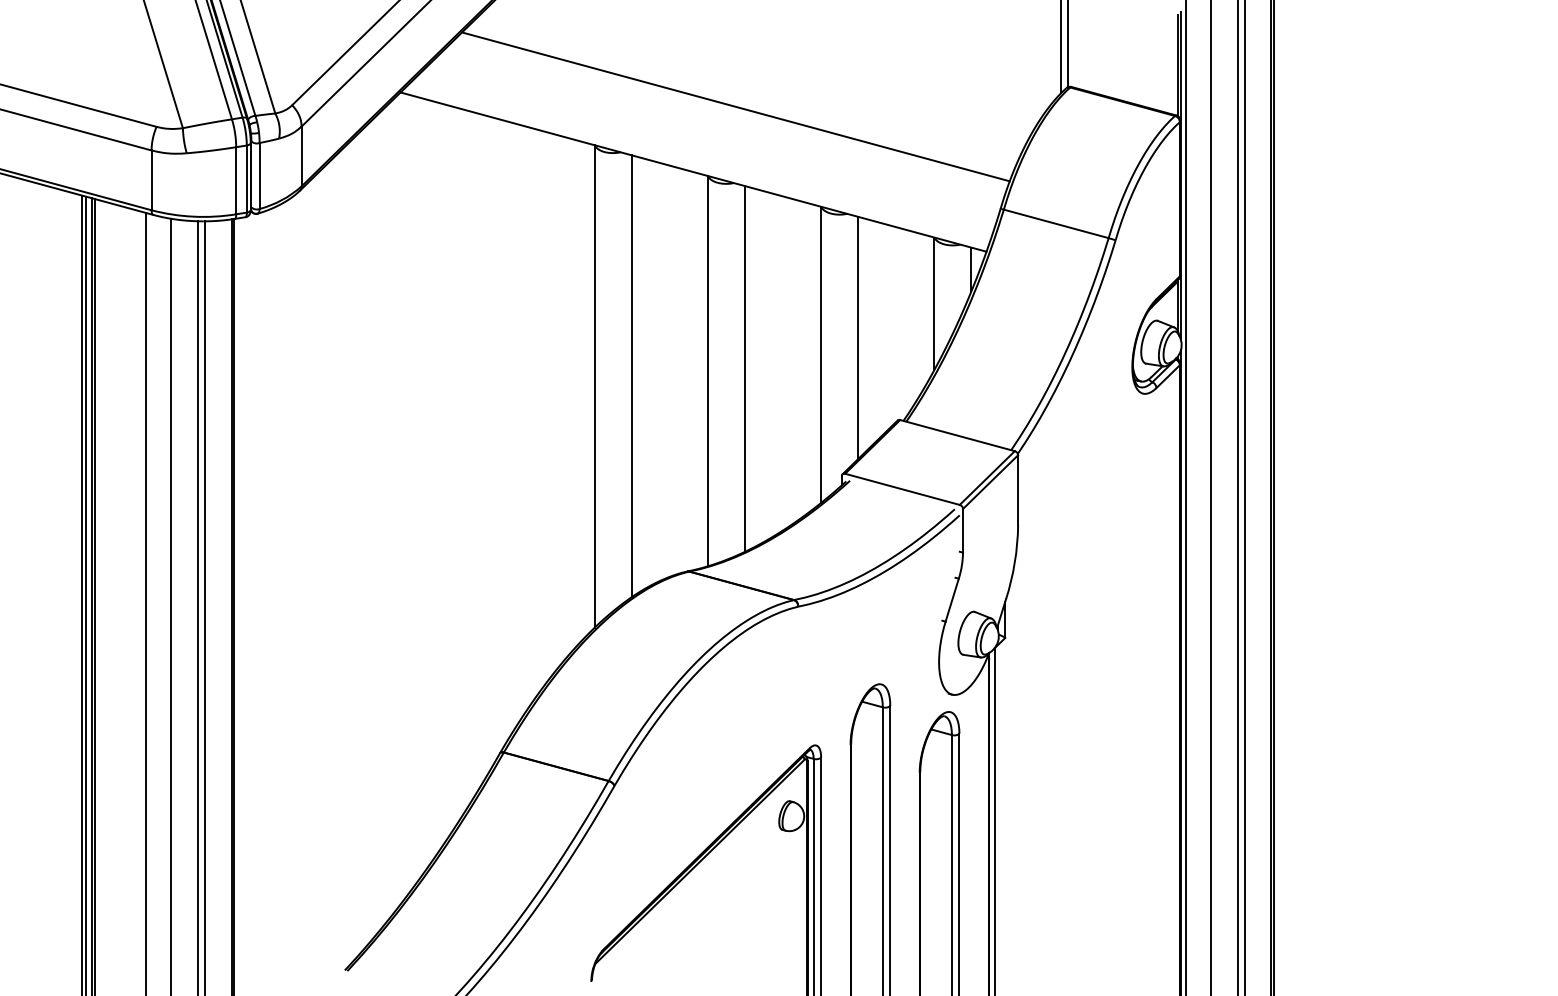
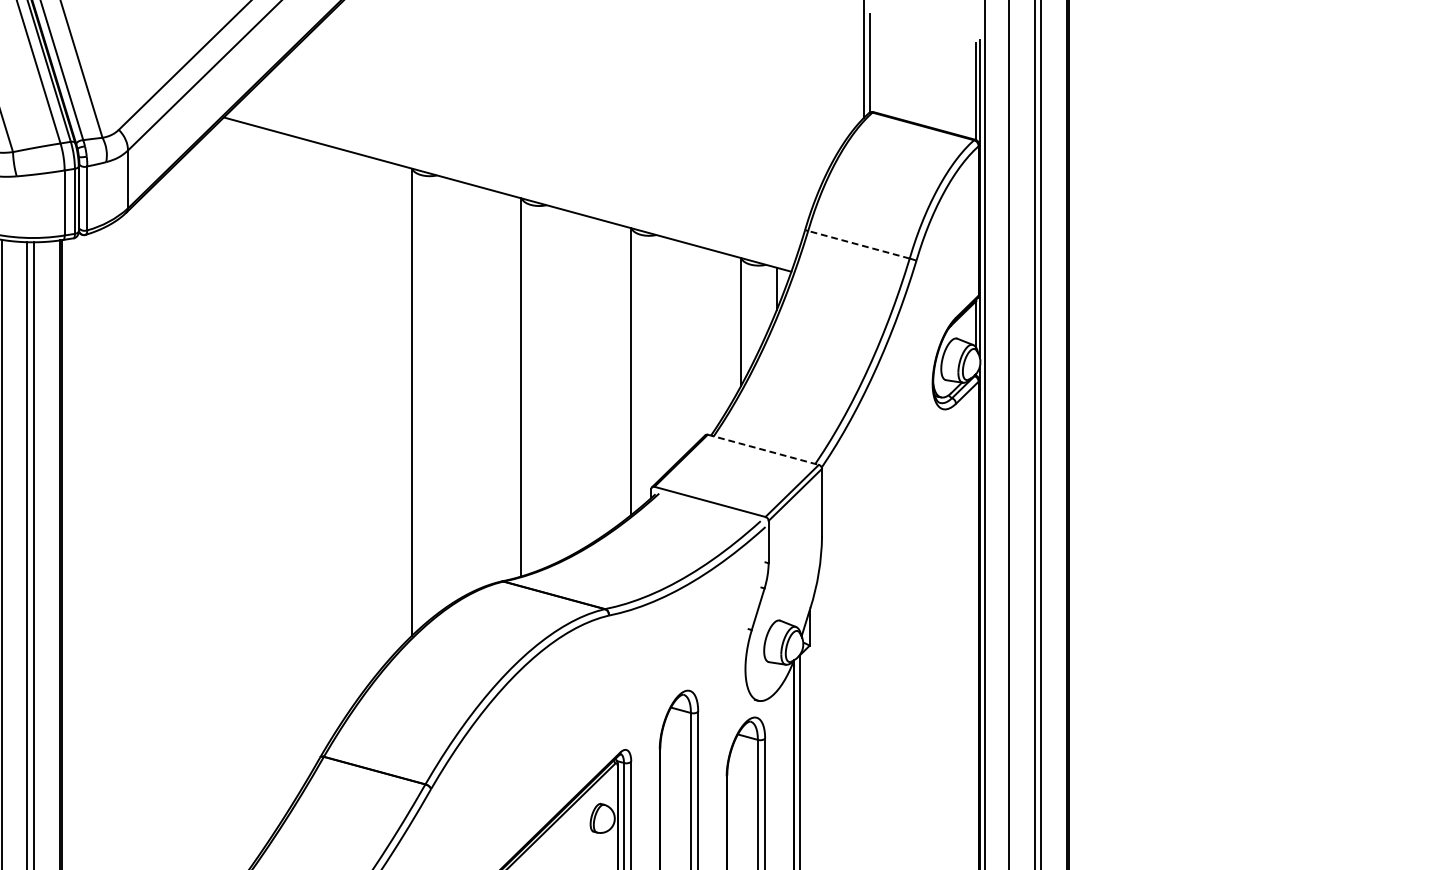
line: (735, 106) -> (548, 131), removed
line: (1055, 223) -> (858, 244), solid -> dashed
line: (858, 337) -> (667, 354), removed
line: (744, 368) -> (556, 384), removed
line: (631, 376) -> (447, 392), removed
line: (958, 435) -> (764, 449), solid -> dashed

